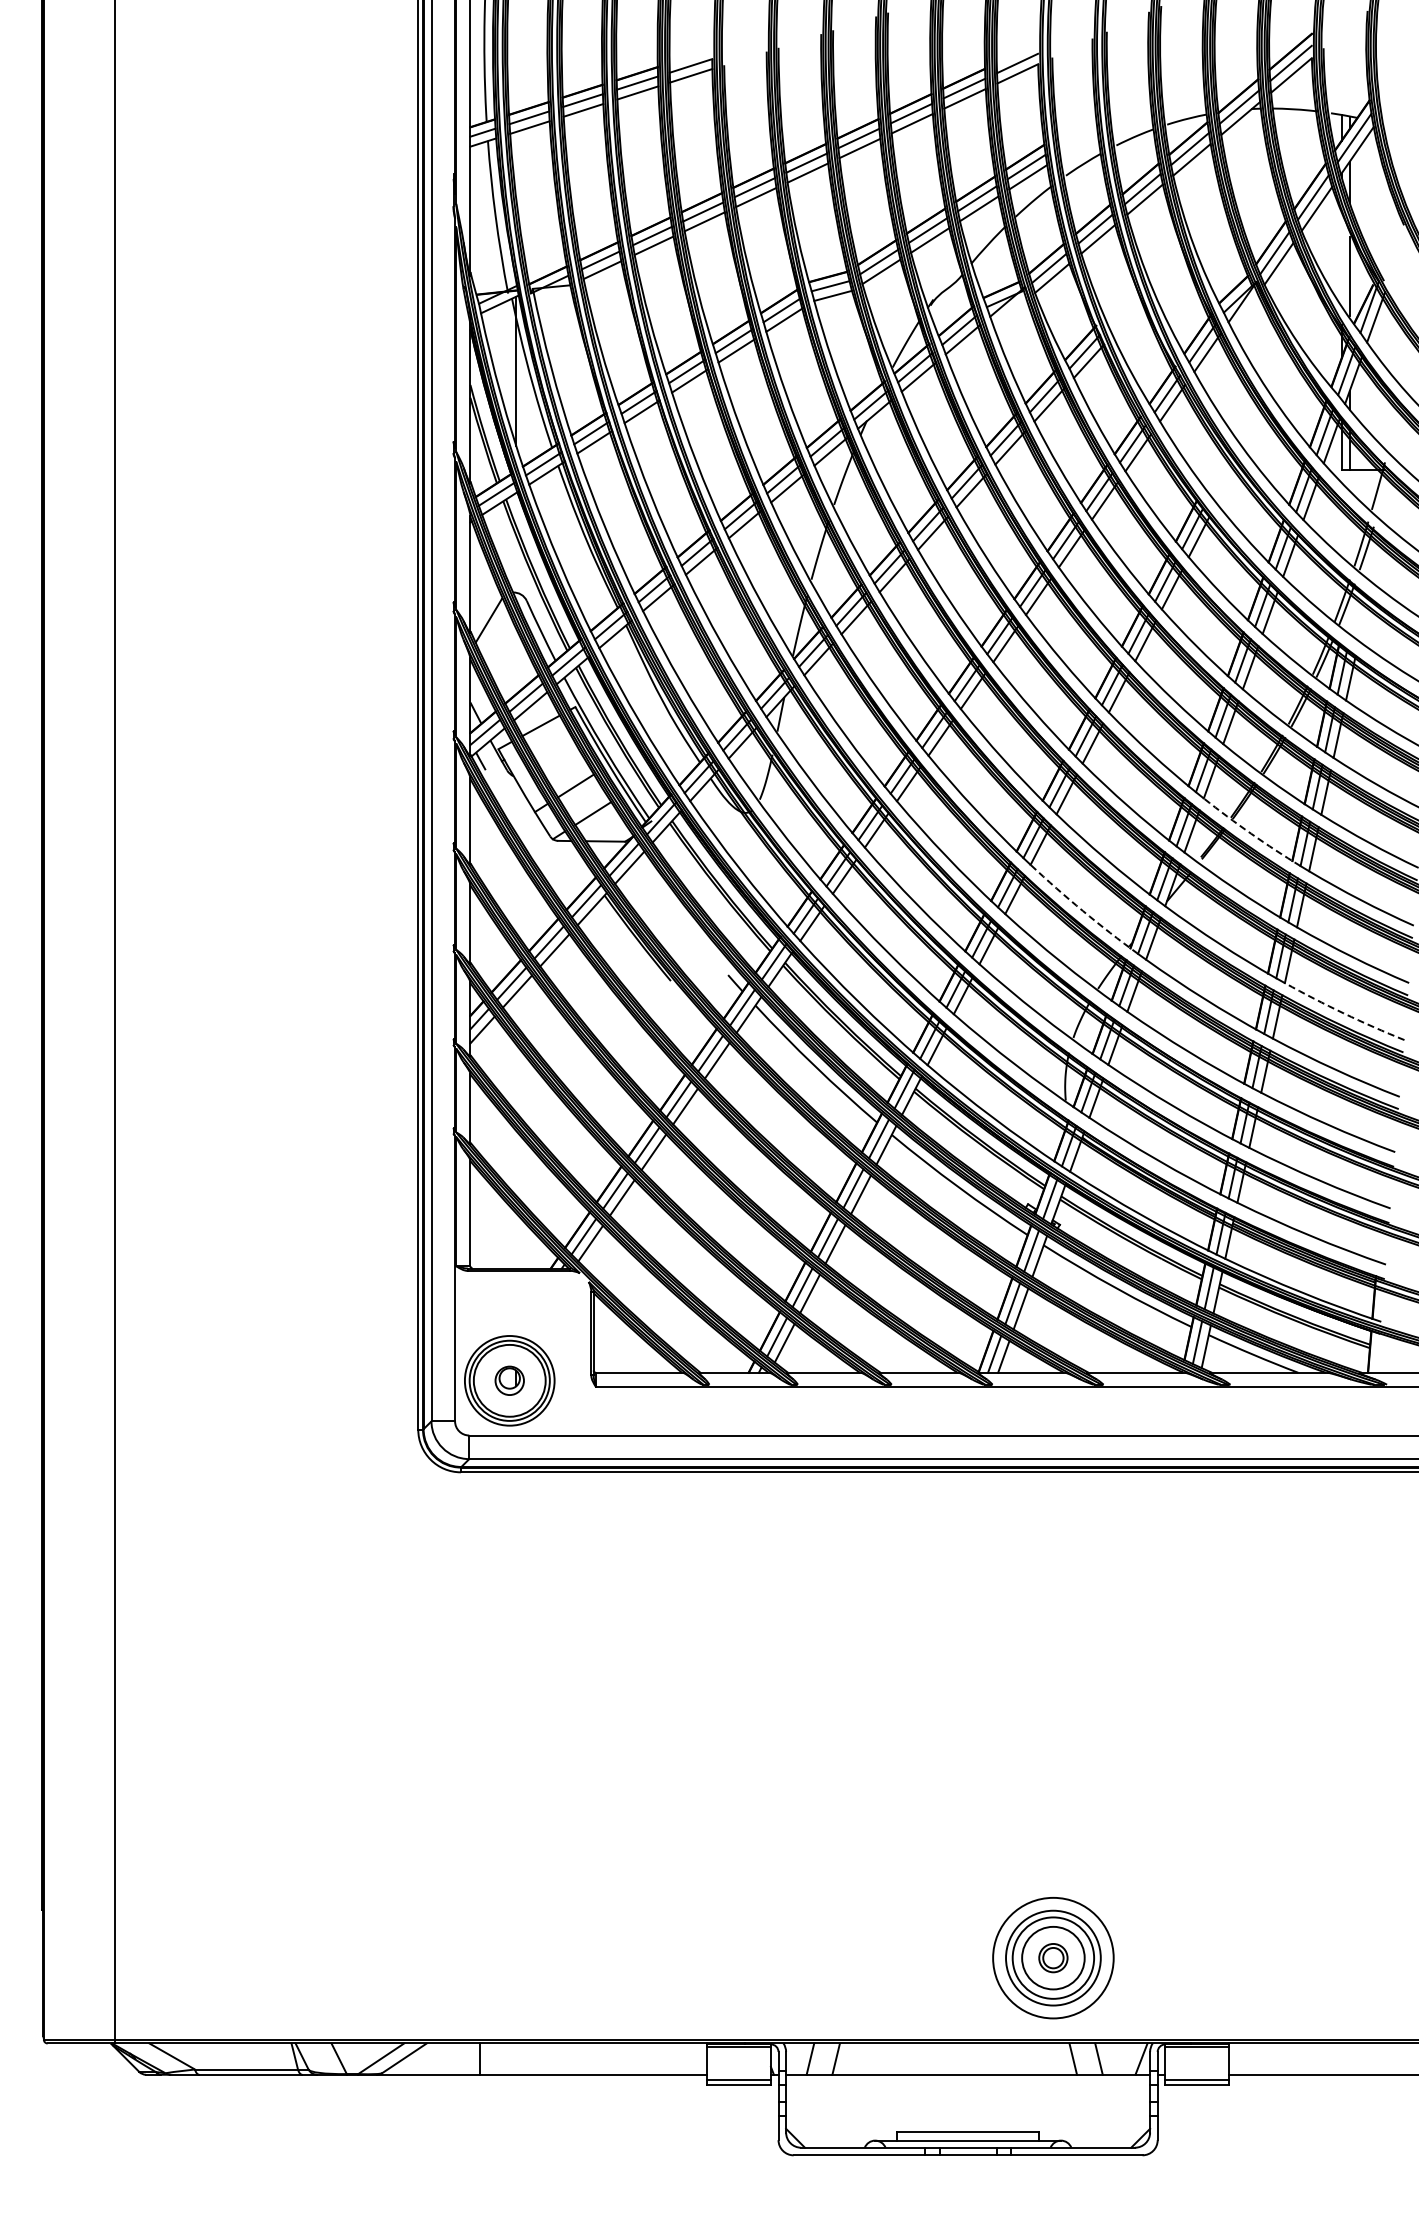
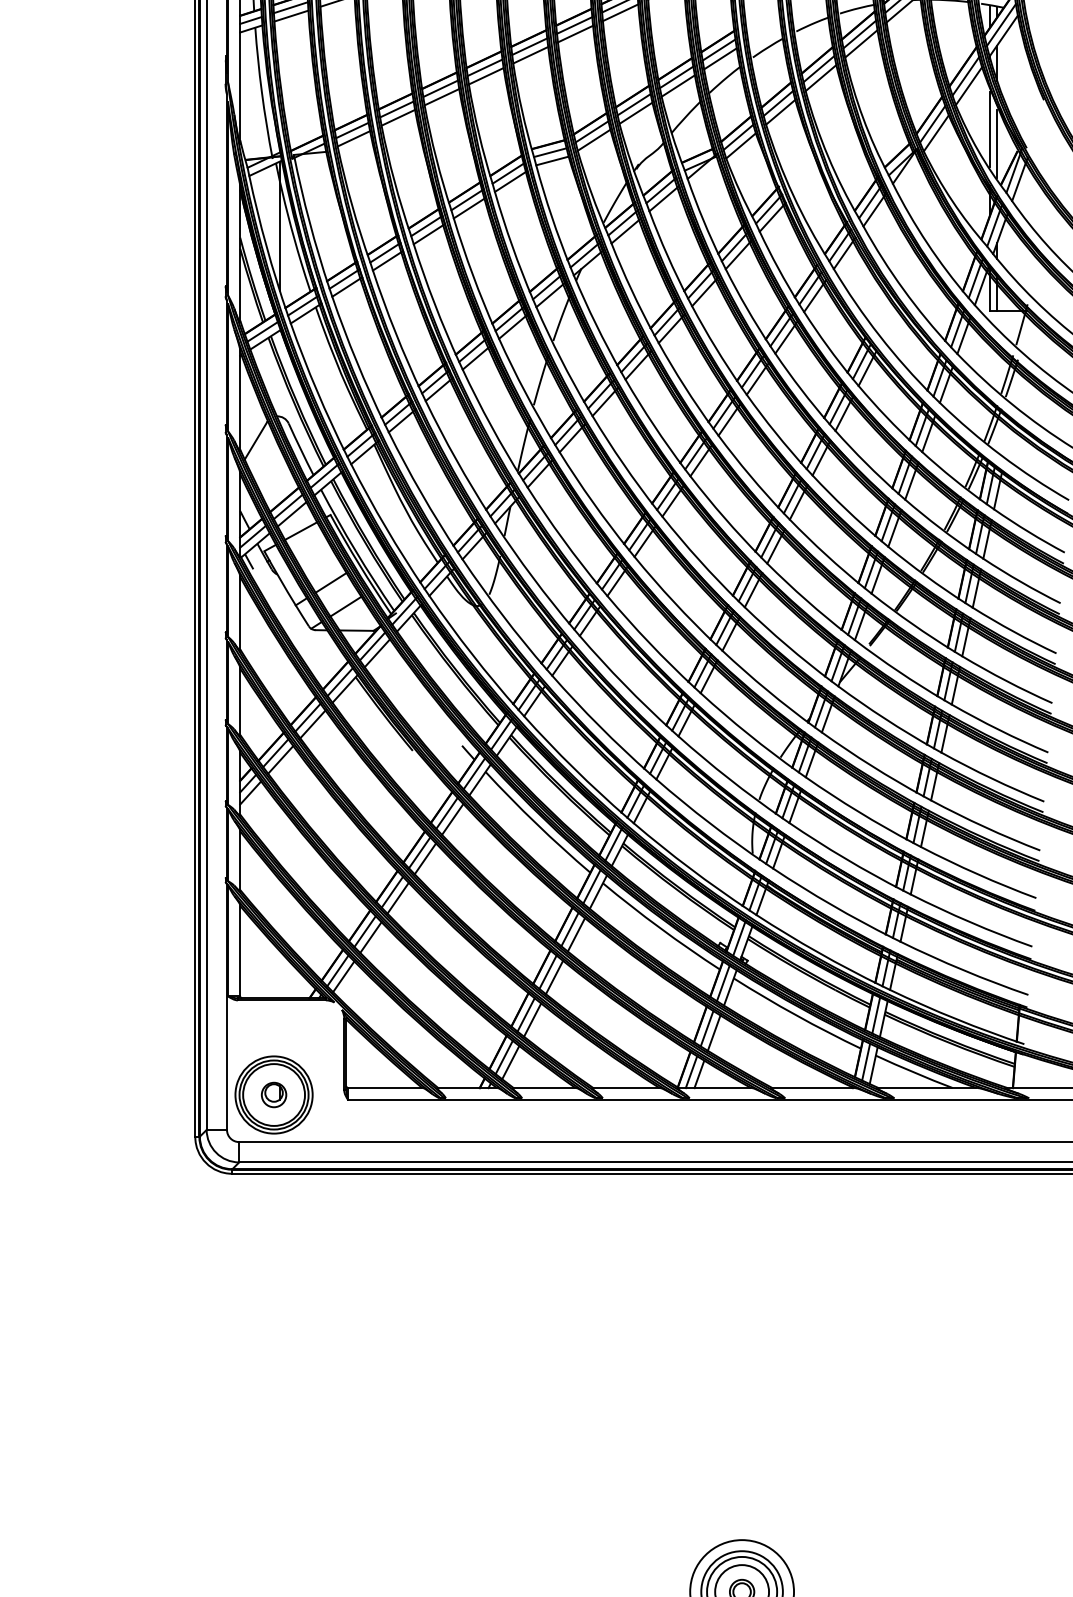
line: (1341, 258) -> (990, 128), added
arc: (1251, 833) -> (912, 623), dashed -> solid
arc: (1082, 911) -> (767, 690), dashed -> solid
arc: (1343, 1013) -> (991, 778), dashed -> solid

